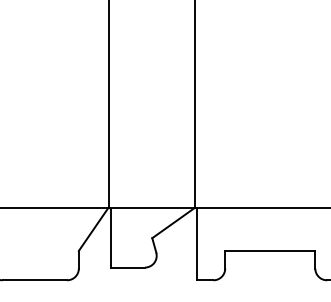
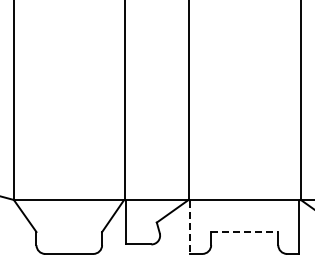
line: (197, 246) -> (190, 228), solid -> dashed
line: (269, 251) -> (244, 232), solid -> dashed

